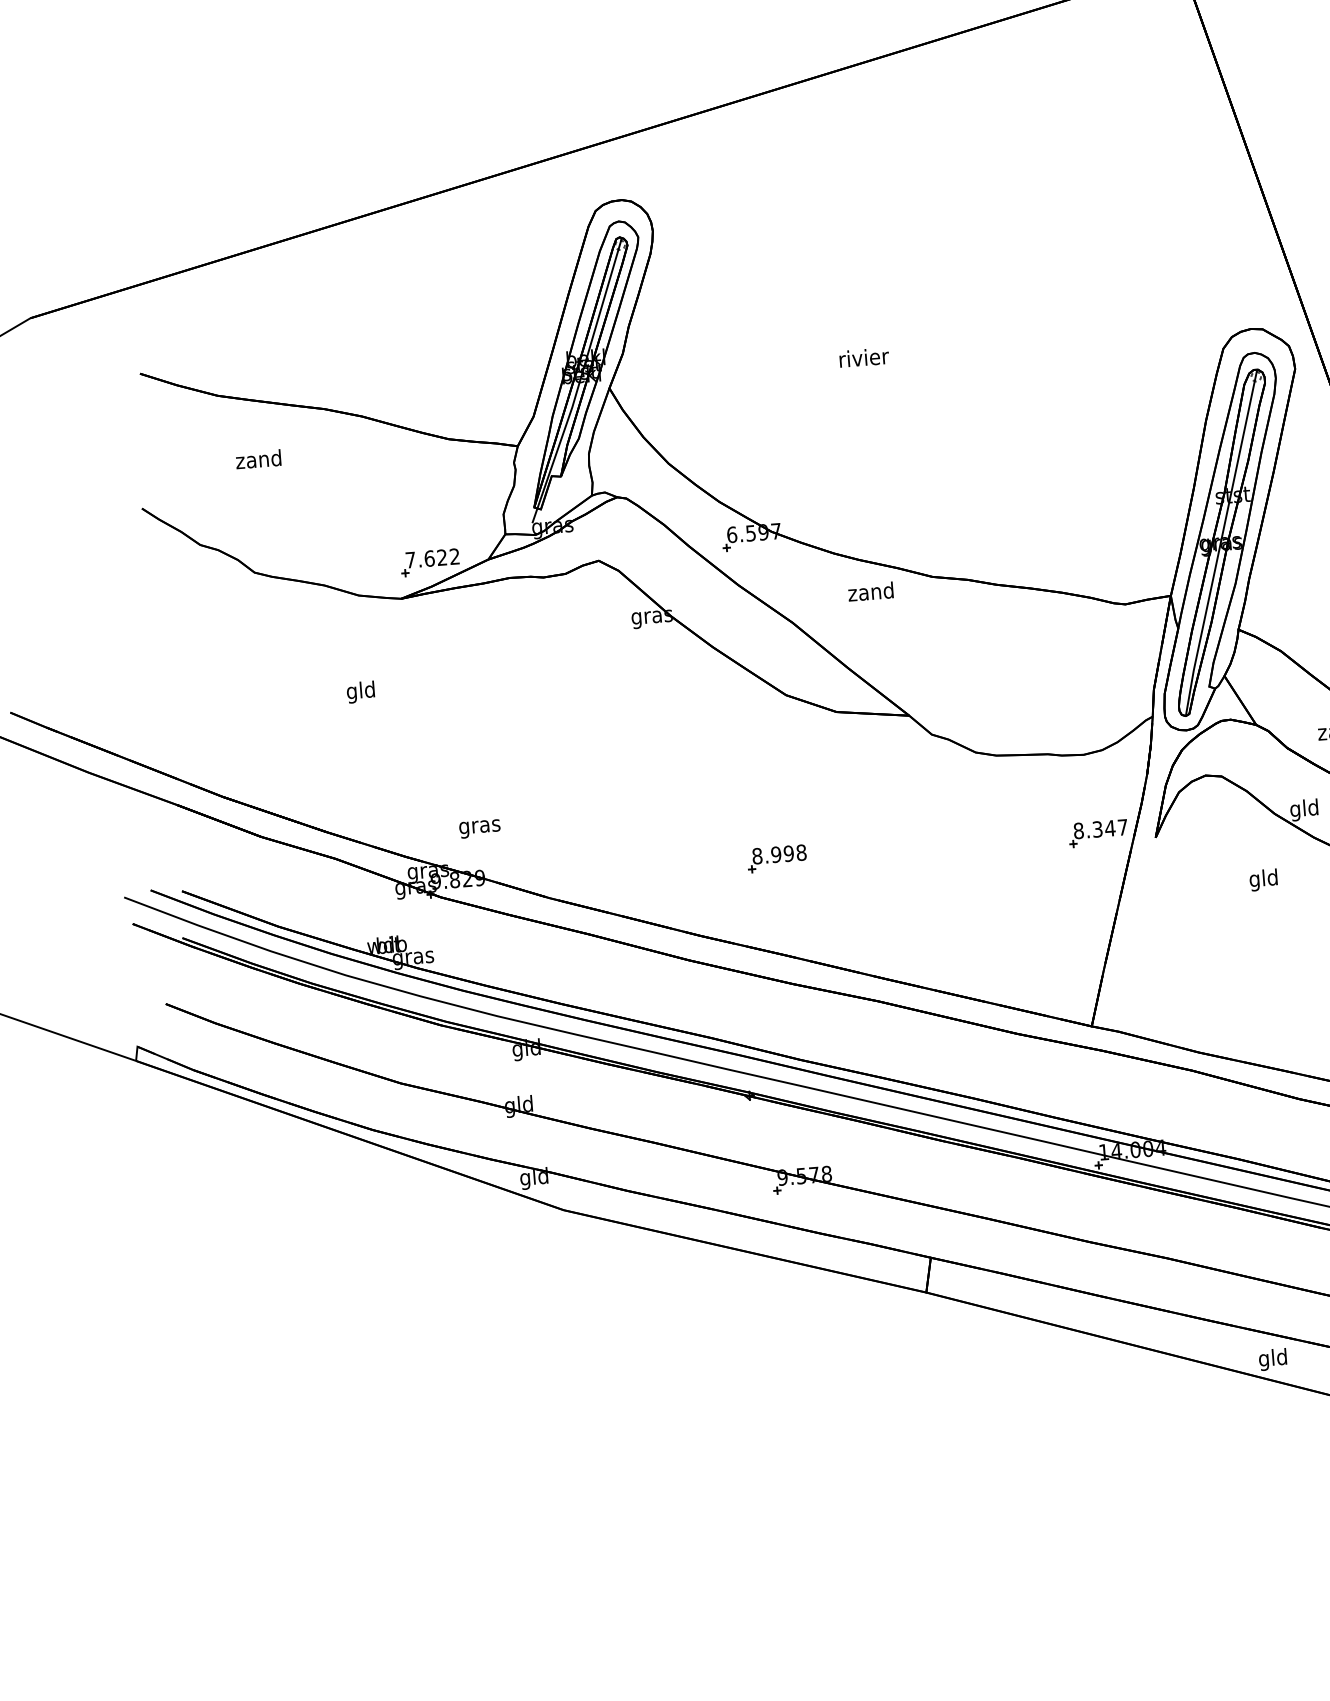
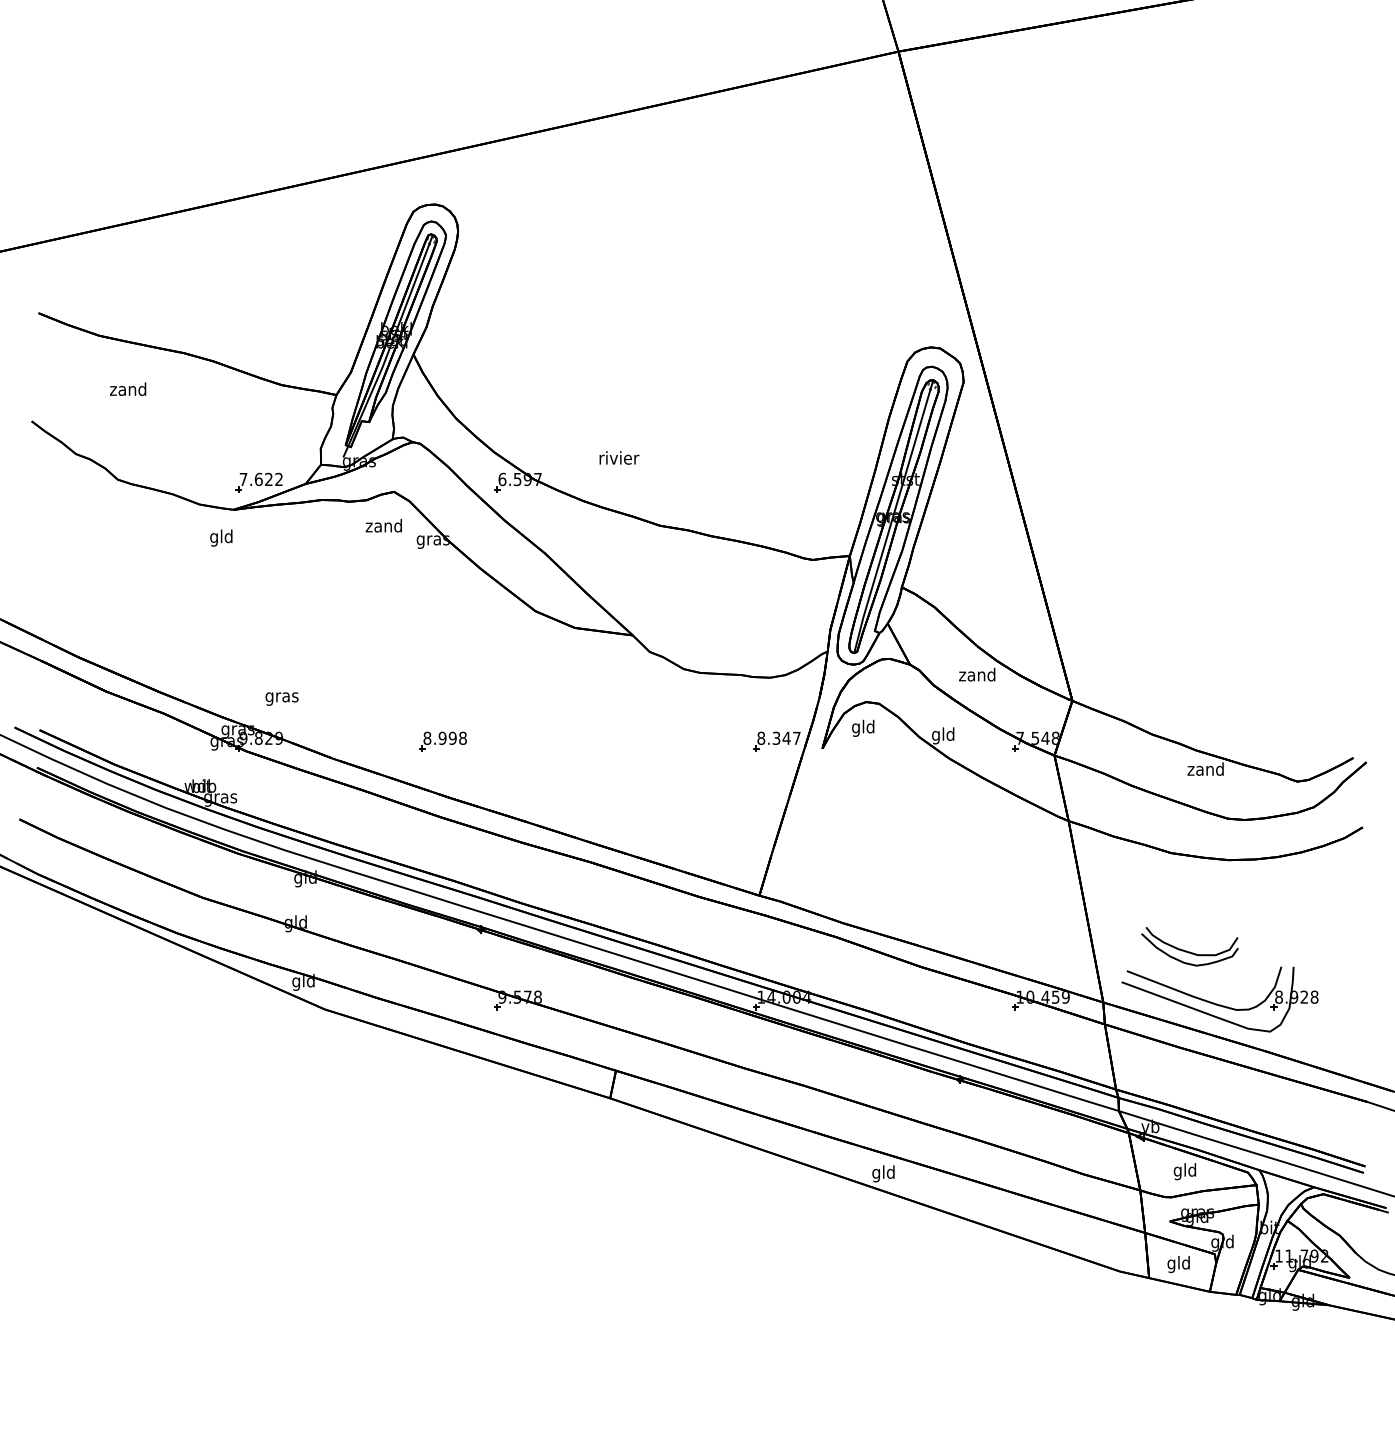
text: (864, 357) -> (619, 457), moved
text: (870, 591) -> (383, 525), moved
text: (361, 691) -> (221, 537), moved
part: (776, 858) -> (442, 741), moved
text: (1263, 878) -> (863, 727), moved

